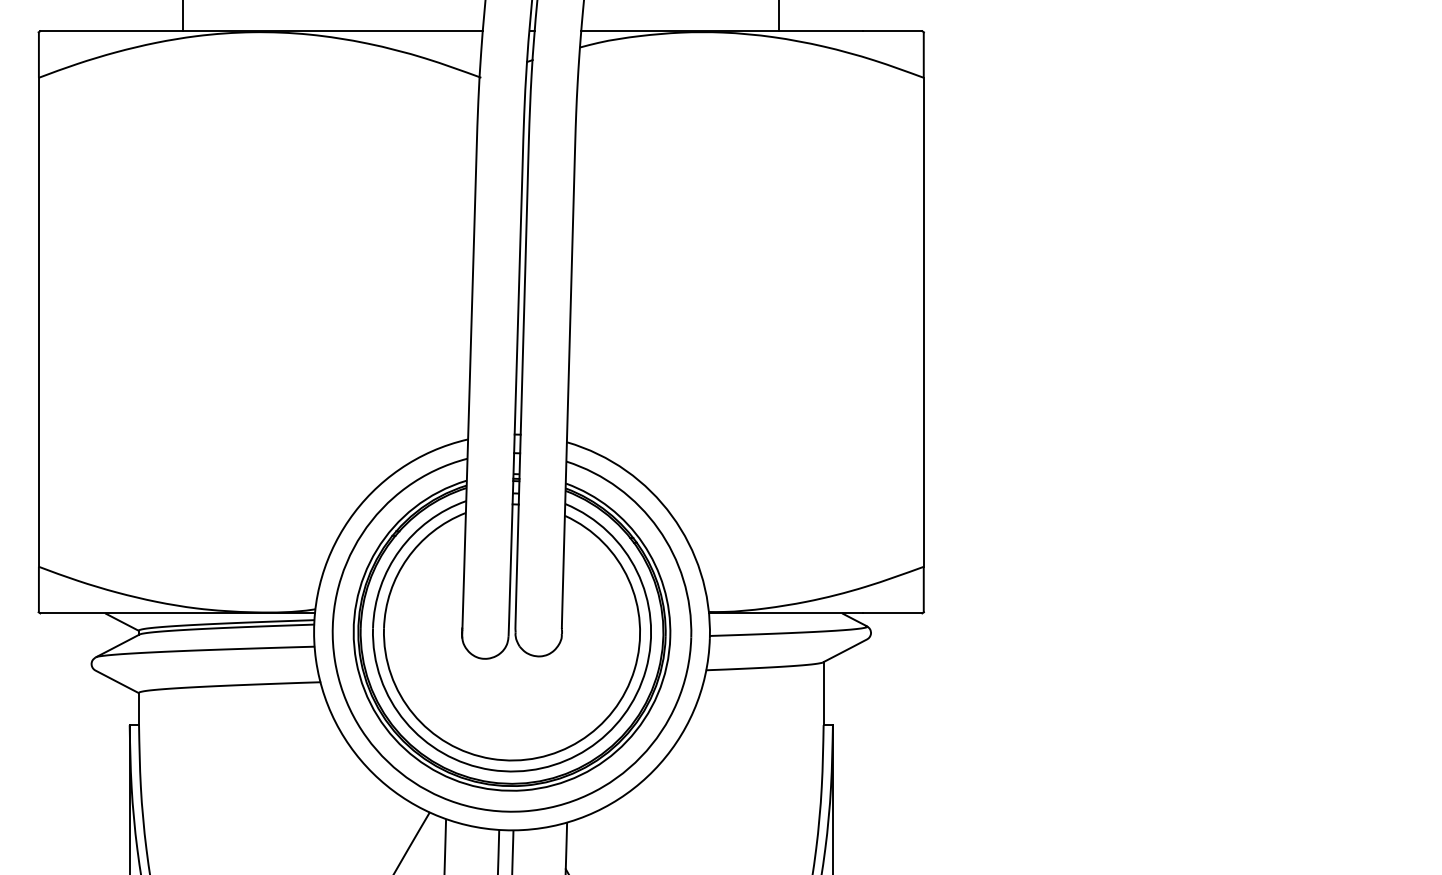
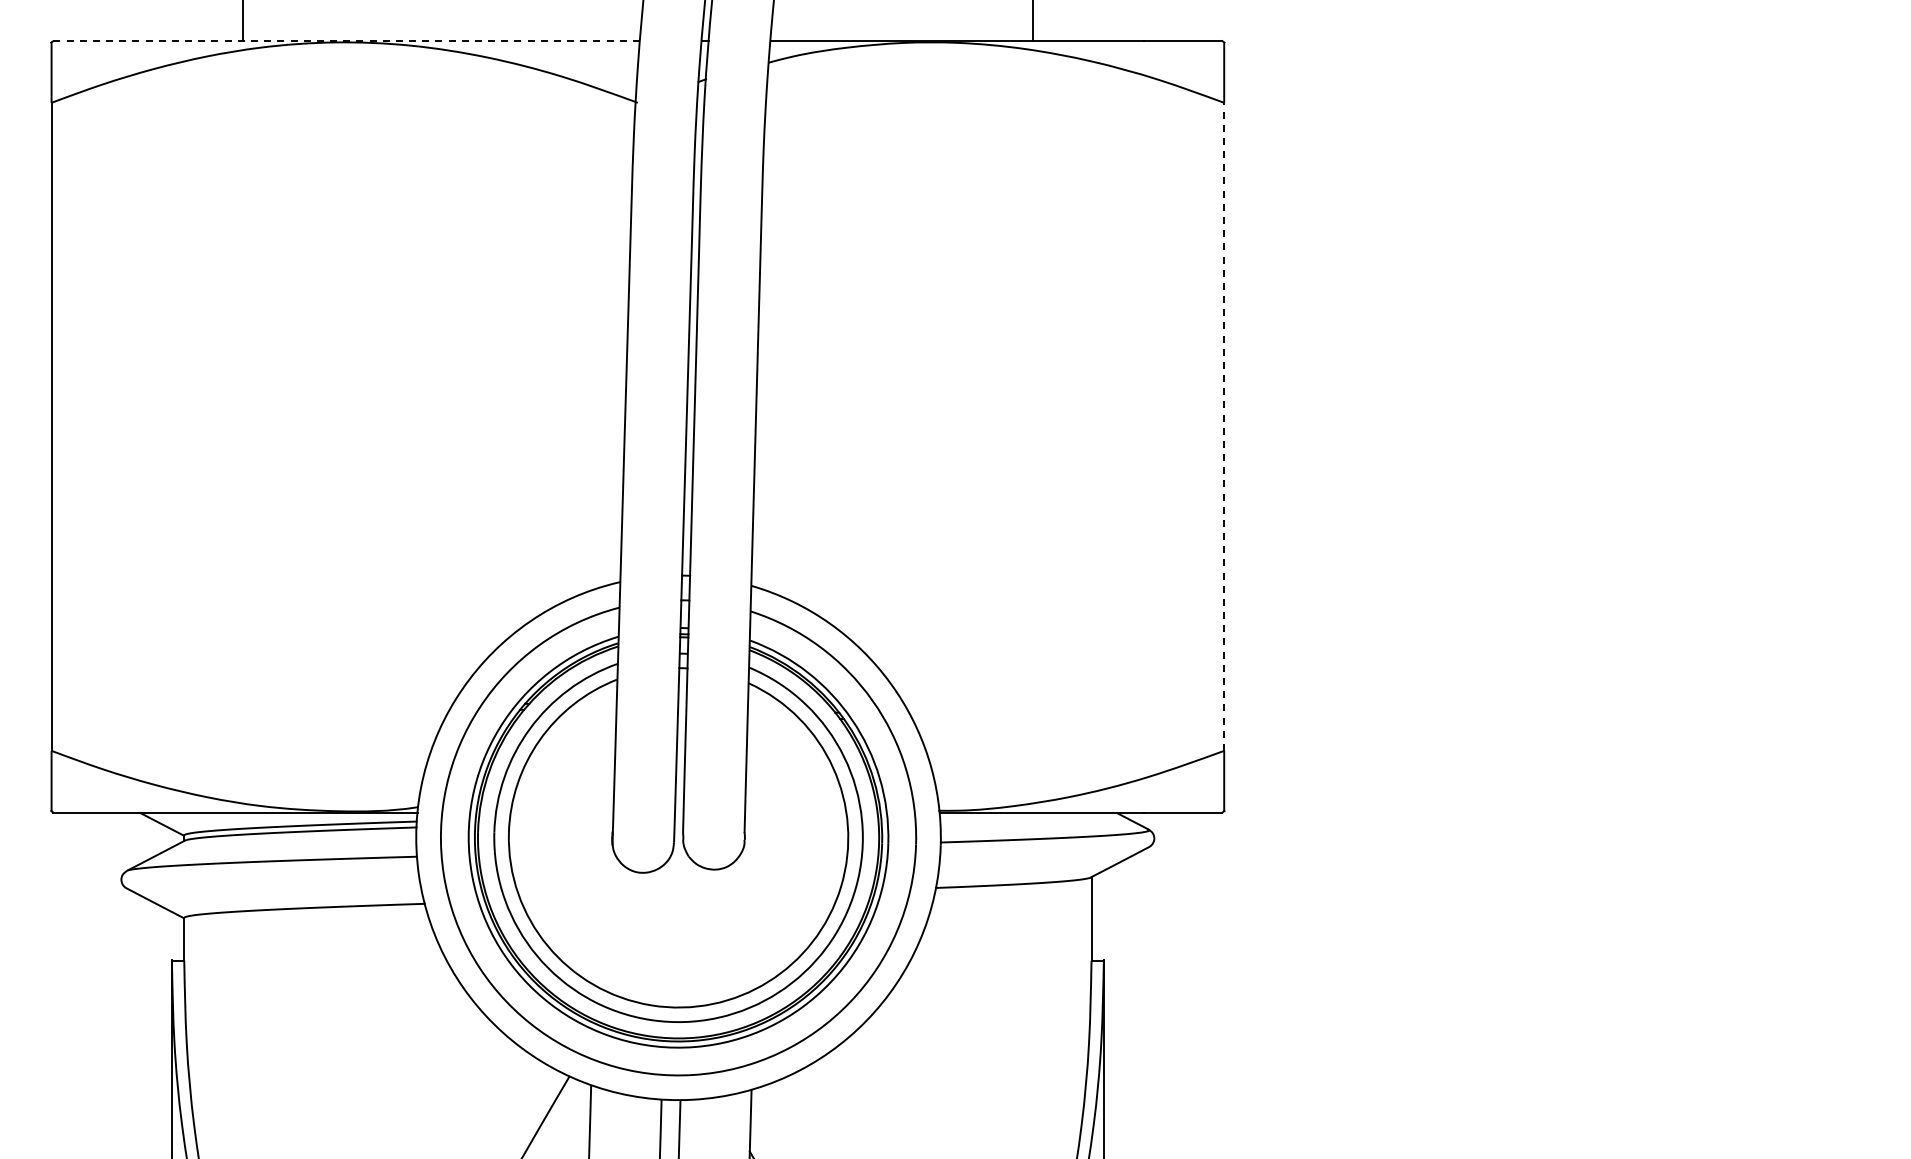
line: (262, 31) -> (347, 41), solid -> dashed
line: (923, 322) -> (1224, 426), solid -> dashed

